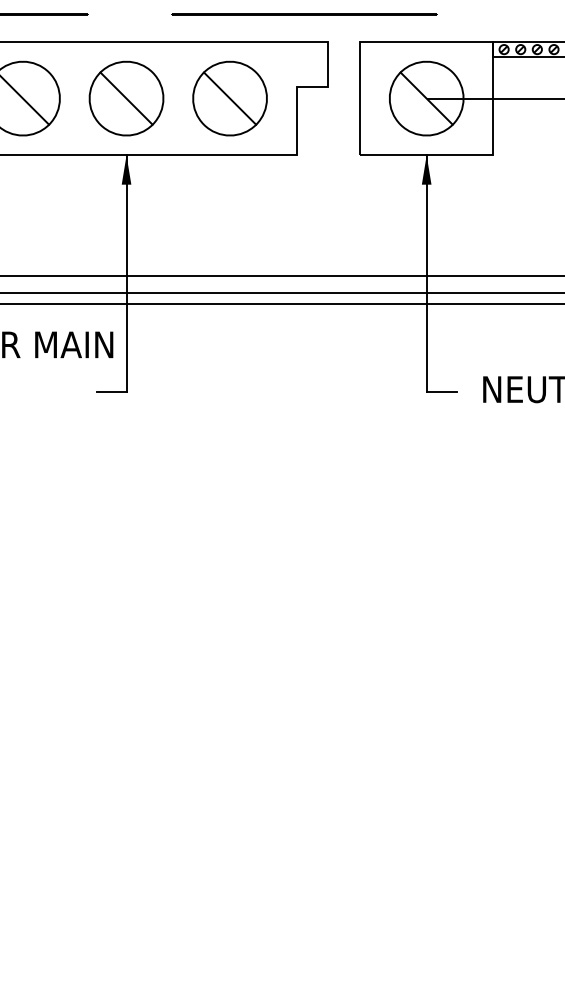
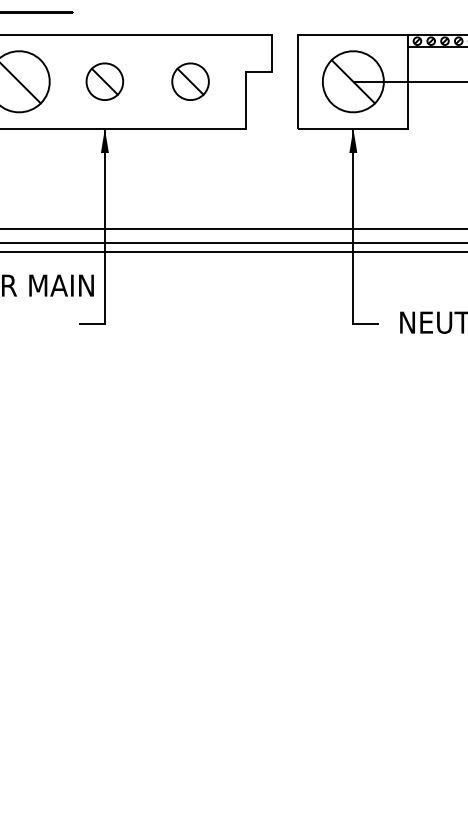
line: (304, 14) -> (252, 12), removed
part: (126, 98) -> (104, 81), size x0.6
part: (229, 98) -> (190, 81), size x0.6

